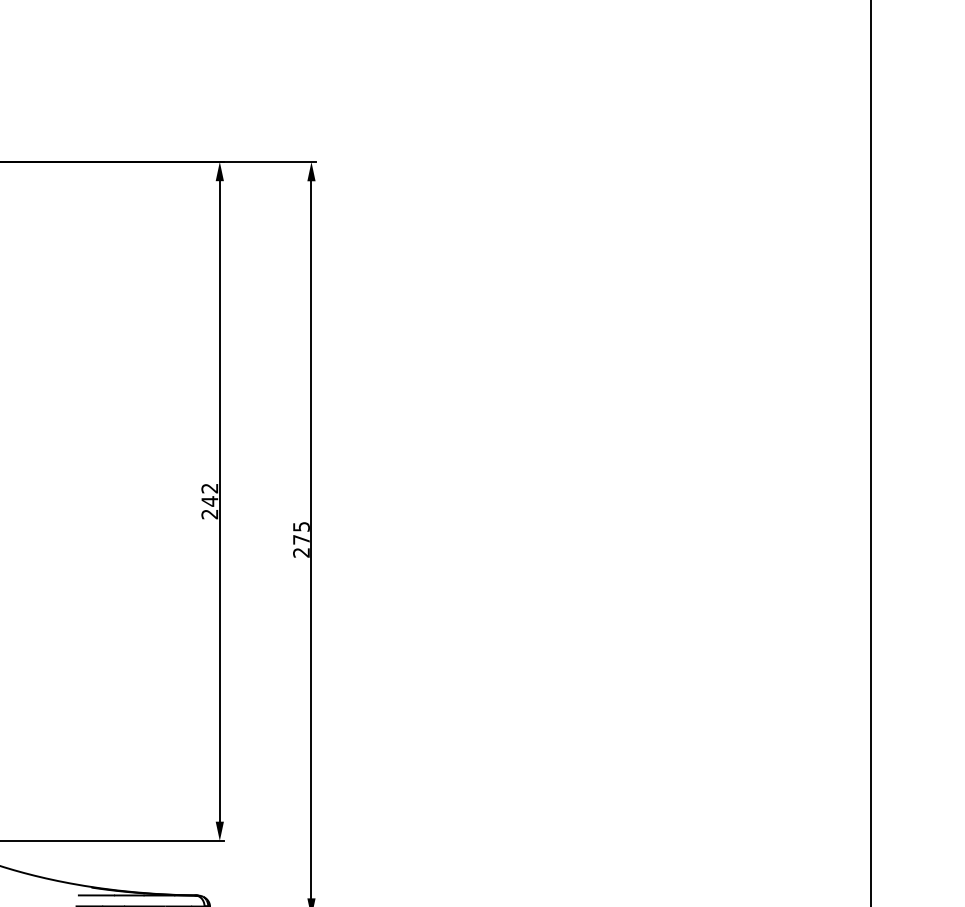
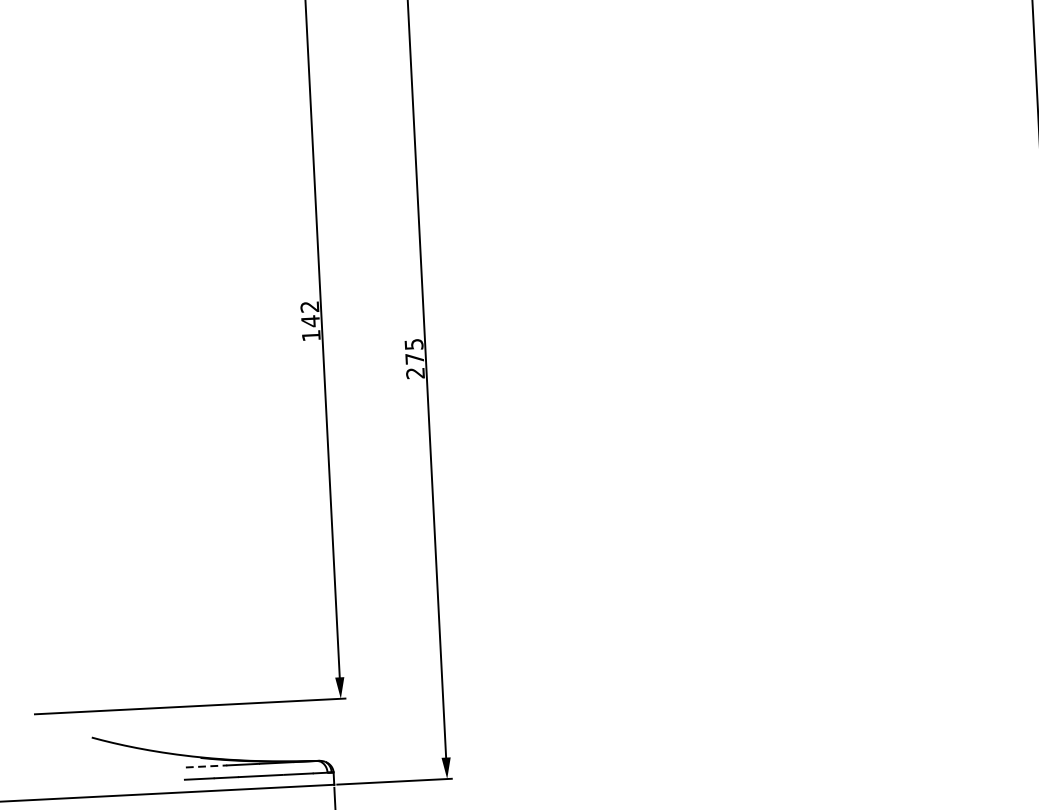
text: (209, 514) -> (310, 335), 242 -> 142
line: (97, 895) -> (207, 766), solid -> dashed

